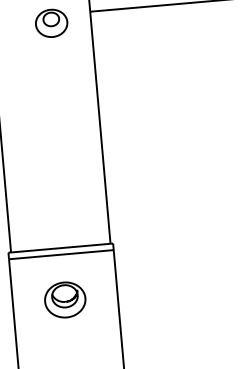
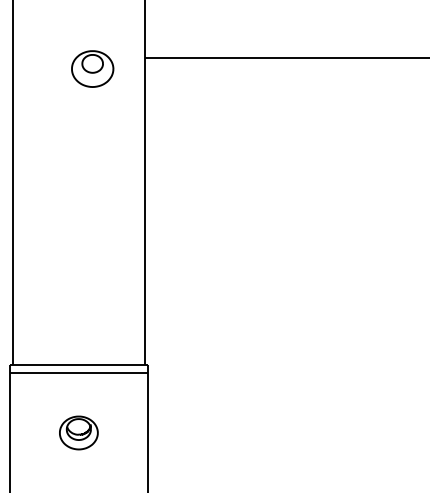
part: (65, 299) -> (78, 432), size x0.71

